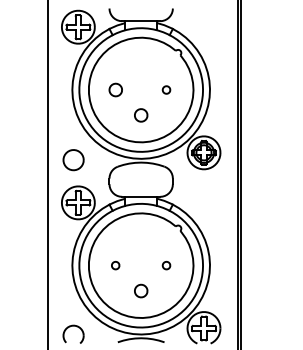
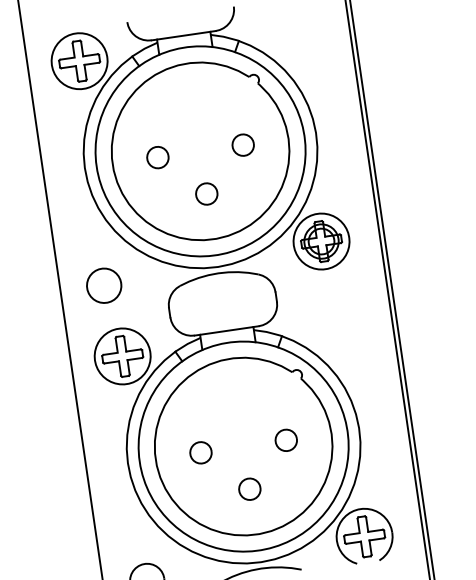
part: (166, 89) -> (242, 144), size x1.67
part: (115, 265) -> (200, 452), size x1.67
part: (166, 265) -> (286, 440), size x1.67

